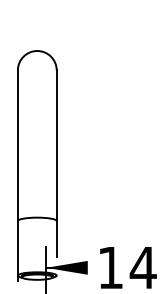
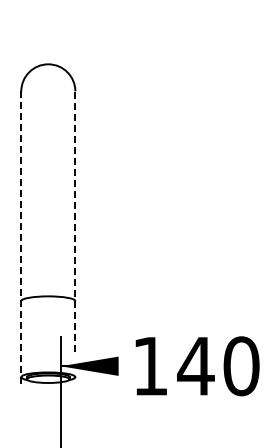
line: (56, 163) -> (75, 221), solid -> dashed
line: (18, 176) -> (21, 238), solid -> dashed

